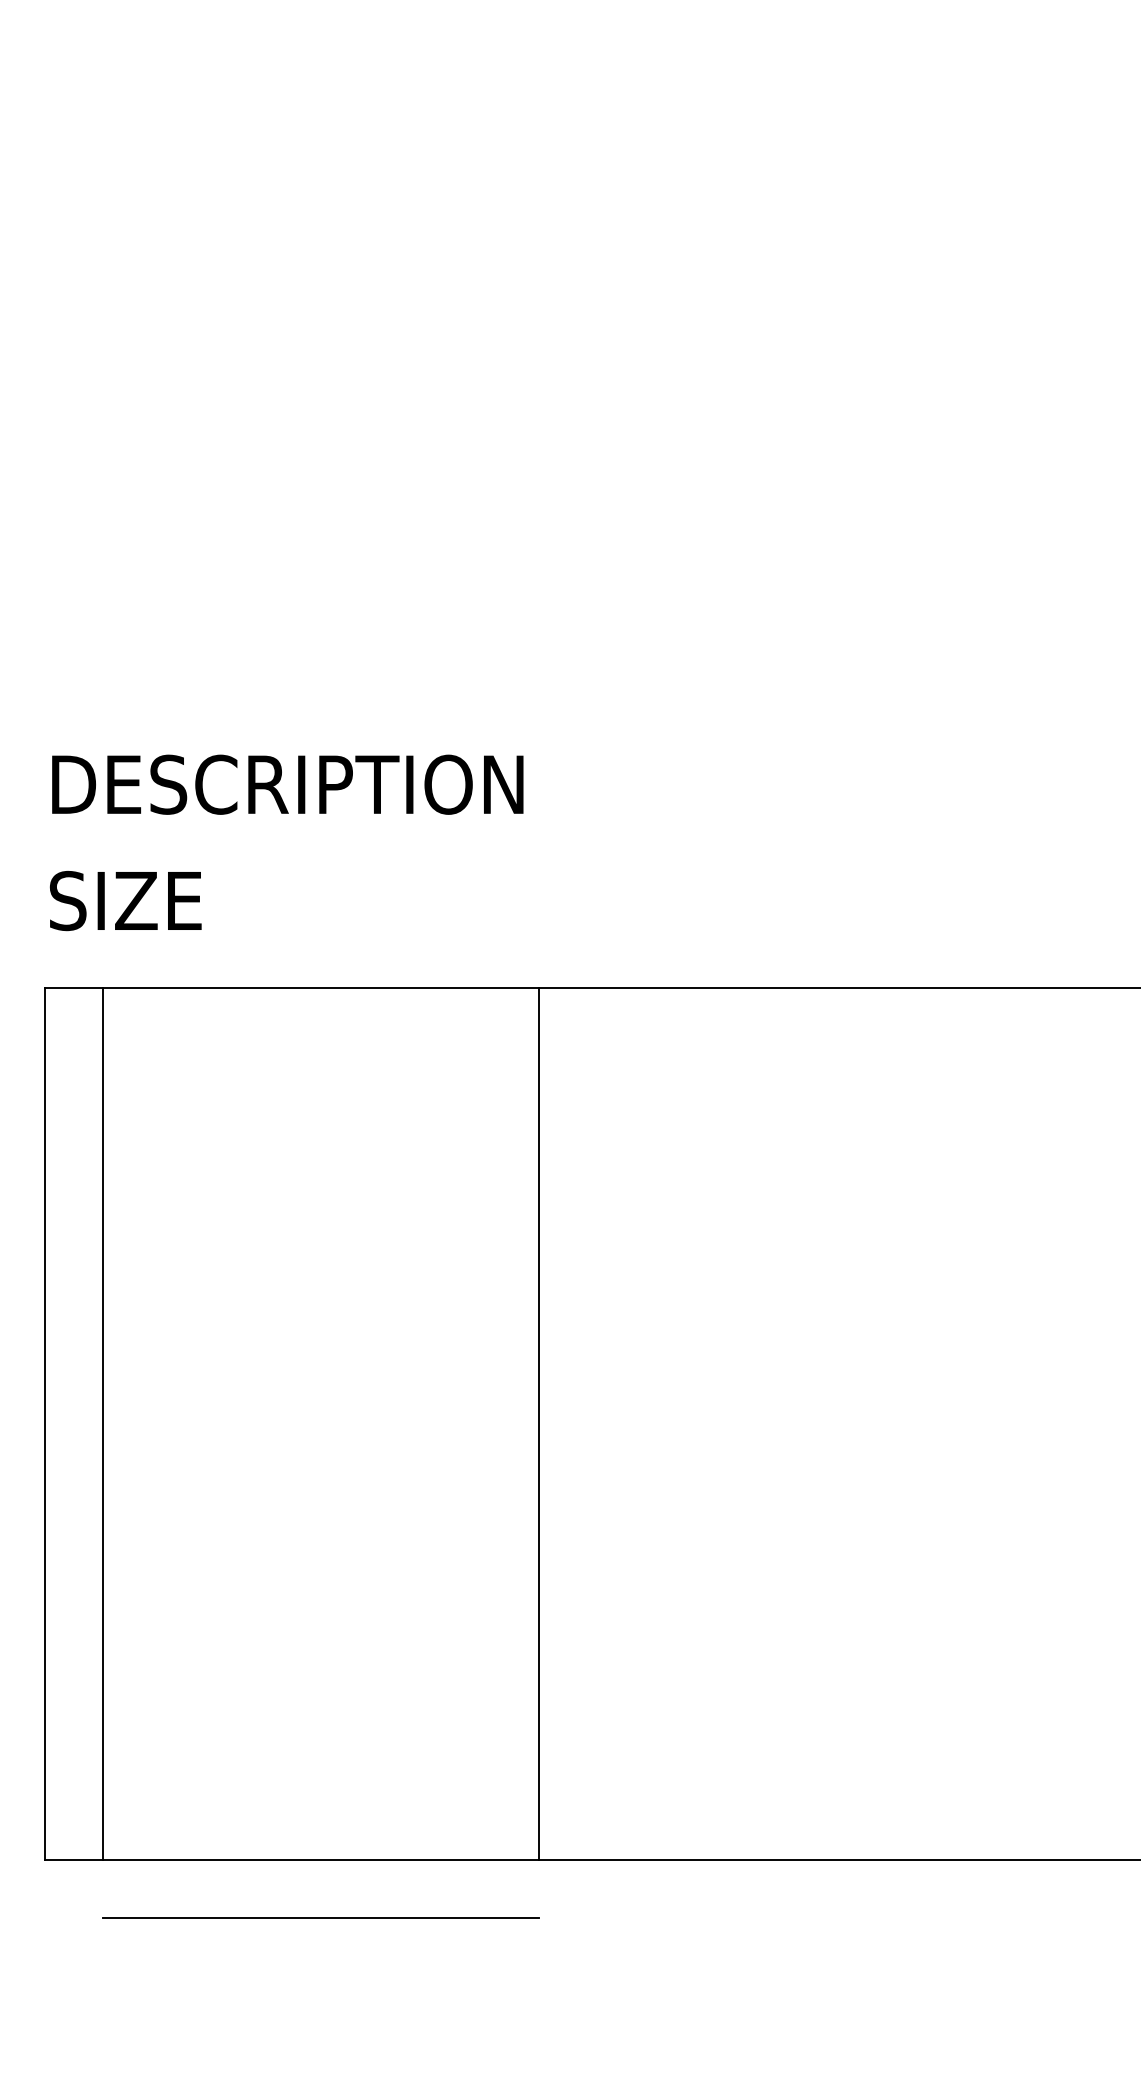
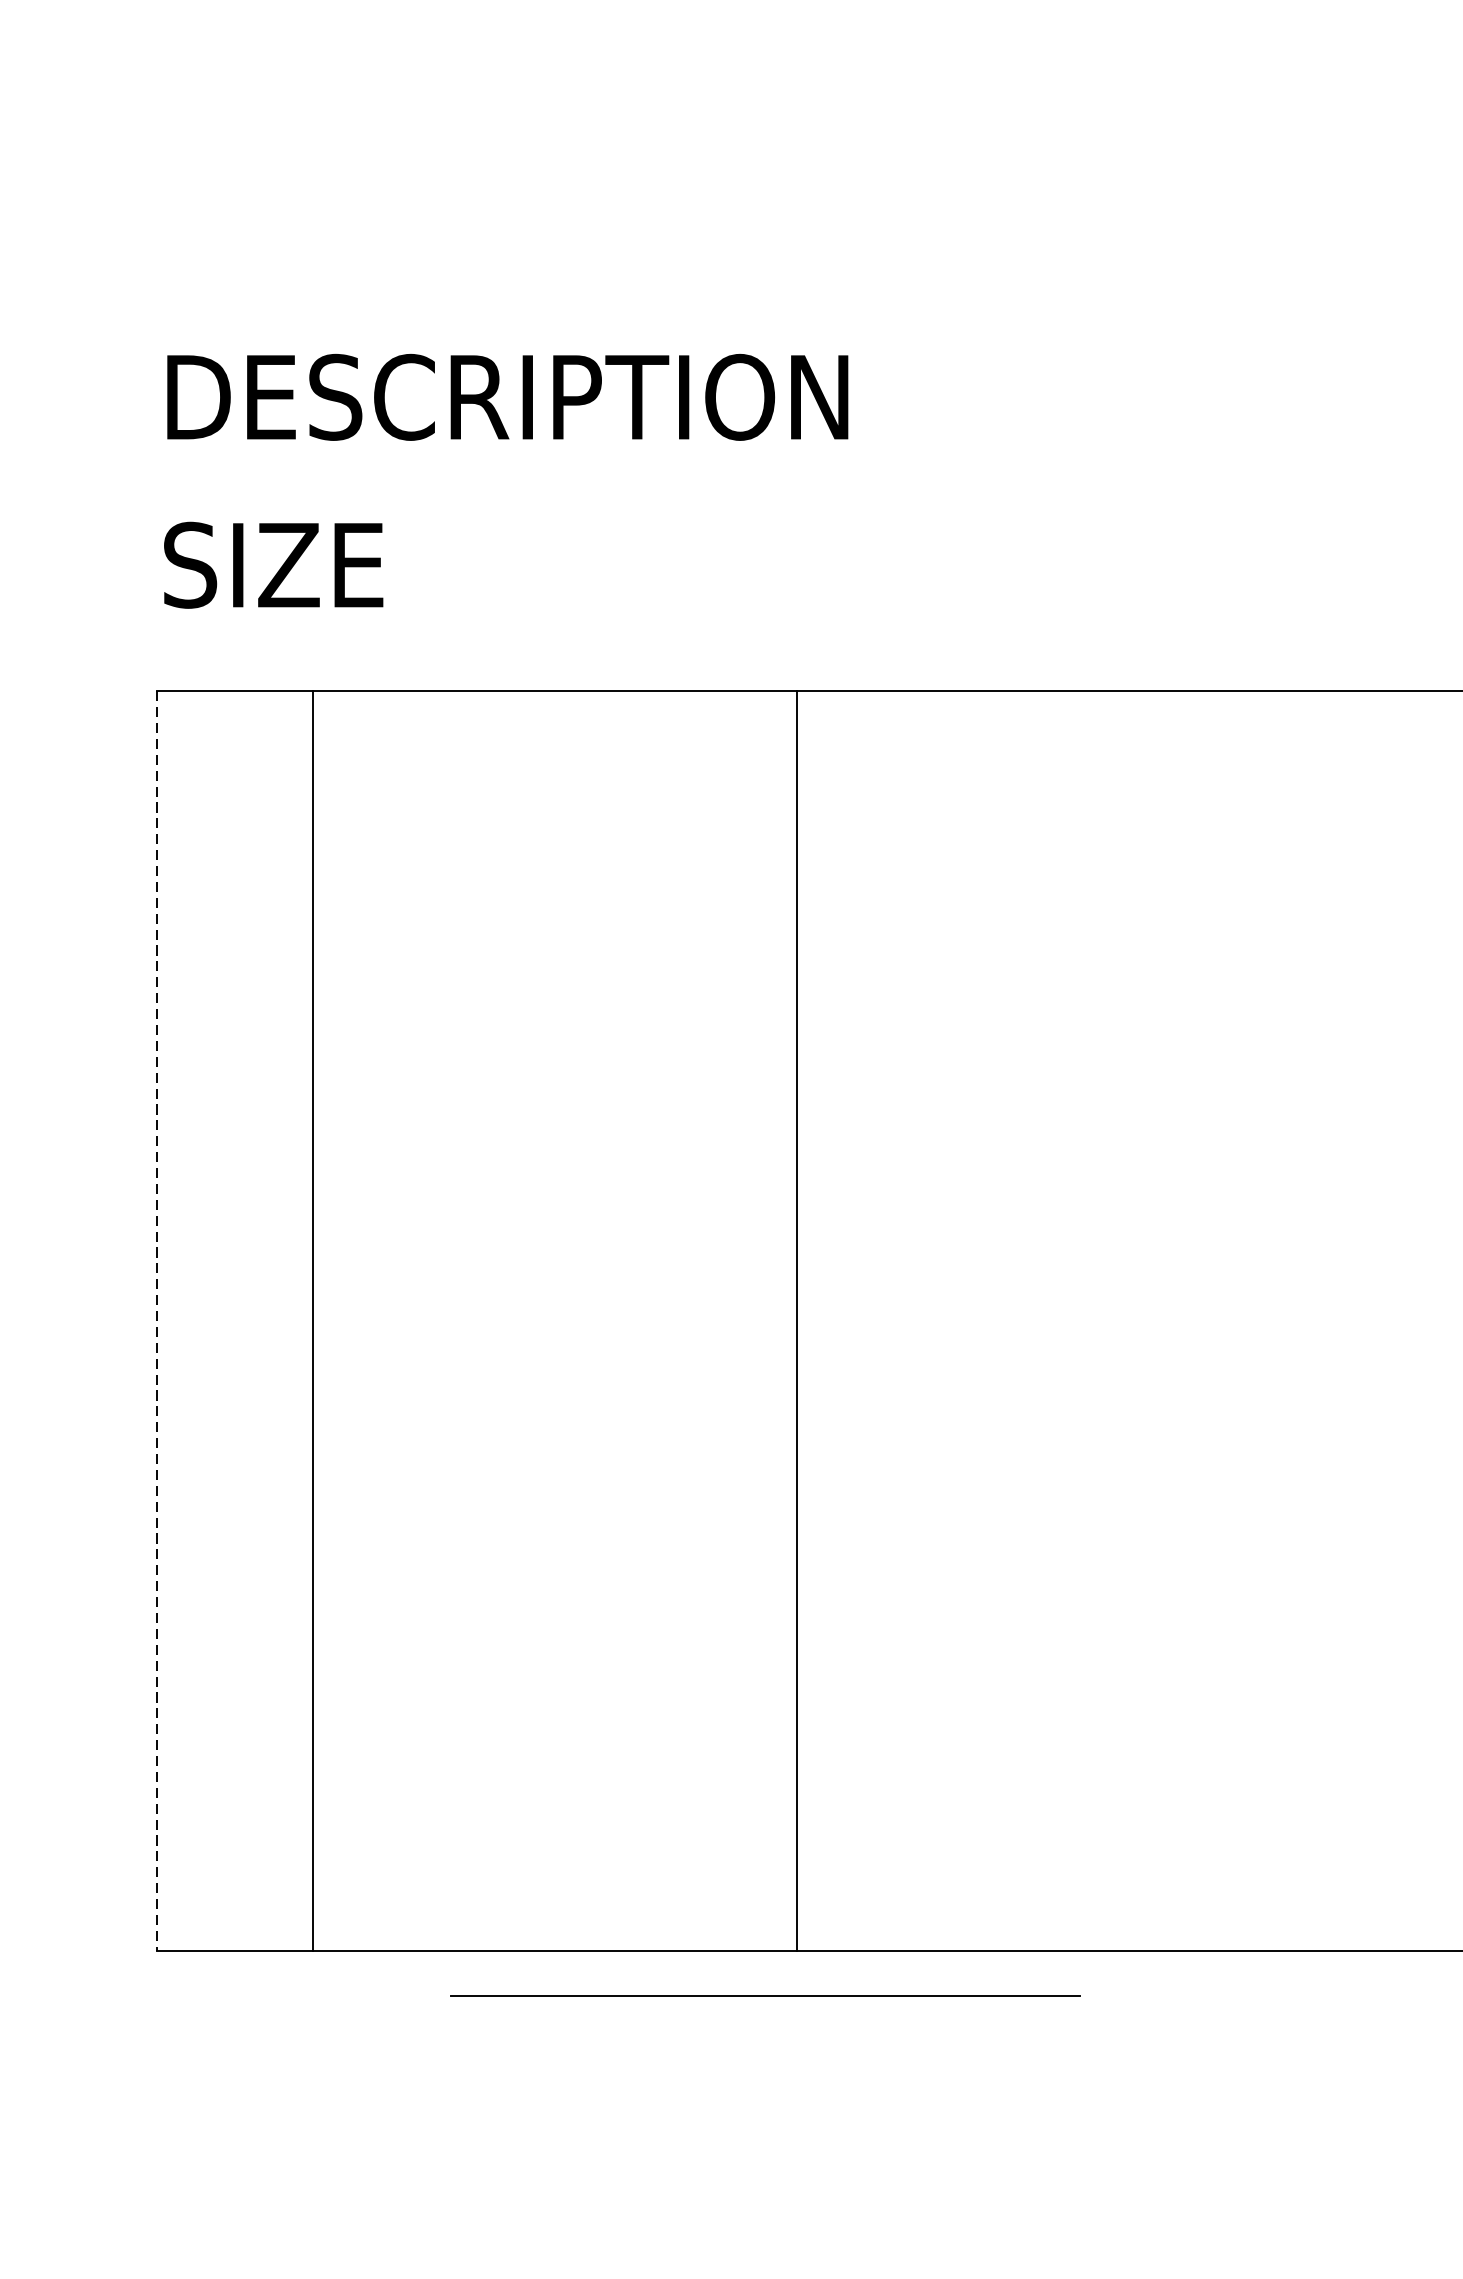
line: (103, 1423) -> (313, 1320), moved
line: (539, 1423) -> (797, 1320), moved
line: (45, 1424) -> (157, 1321), solid -> dashed
line: (320, 1917) -> (764, 1994), moved

